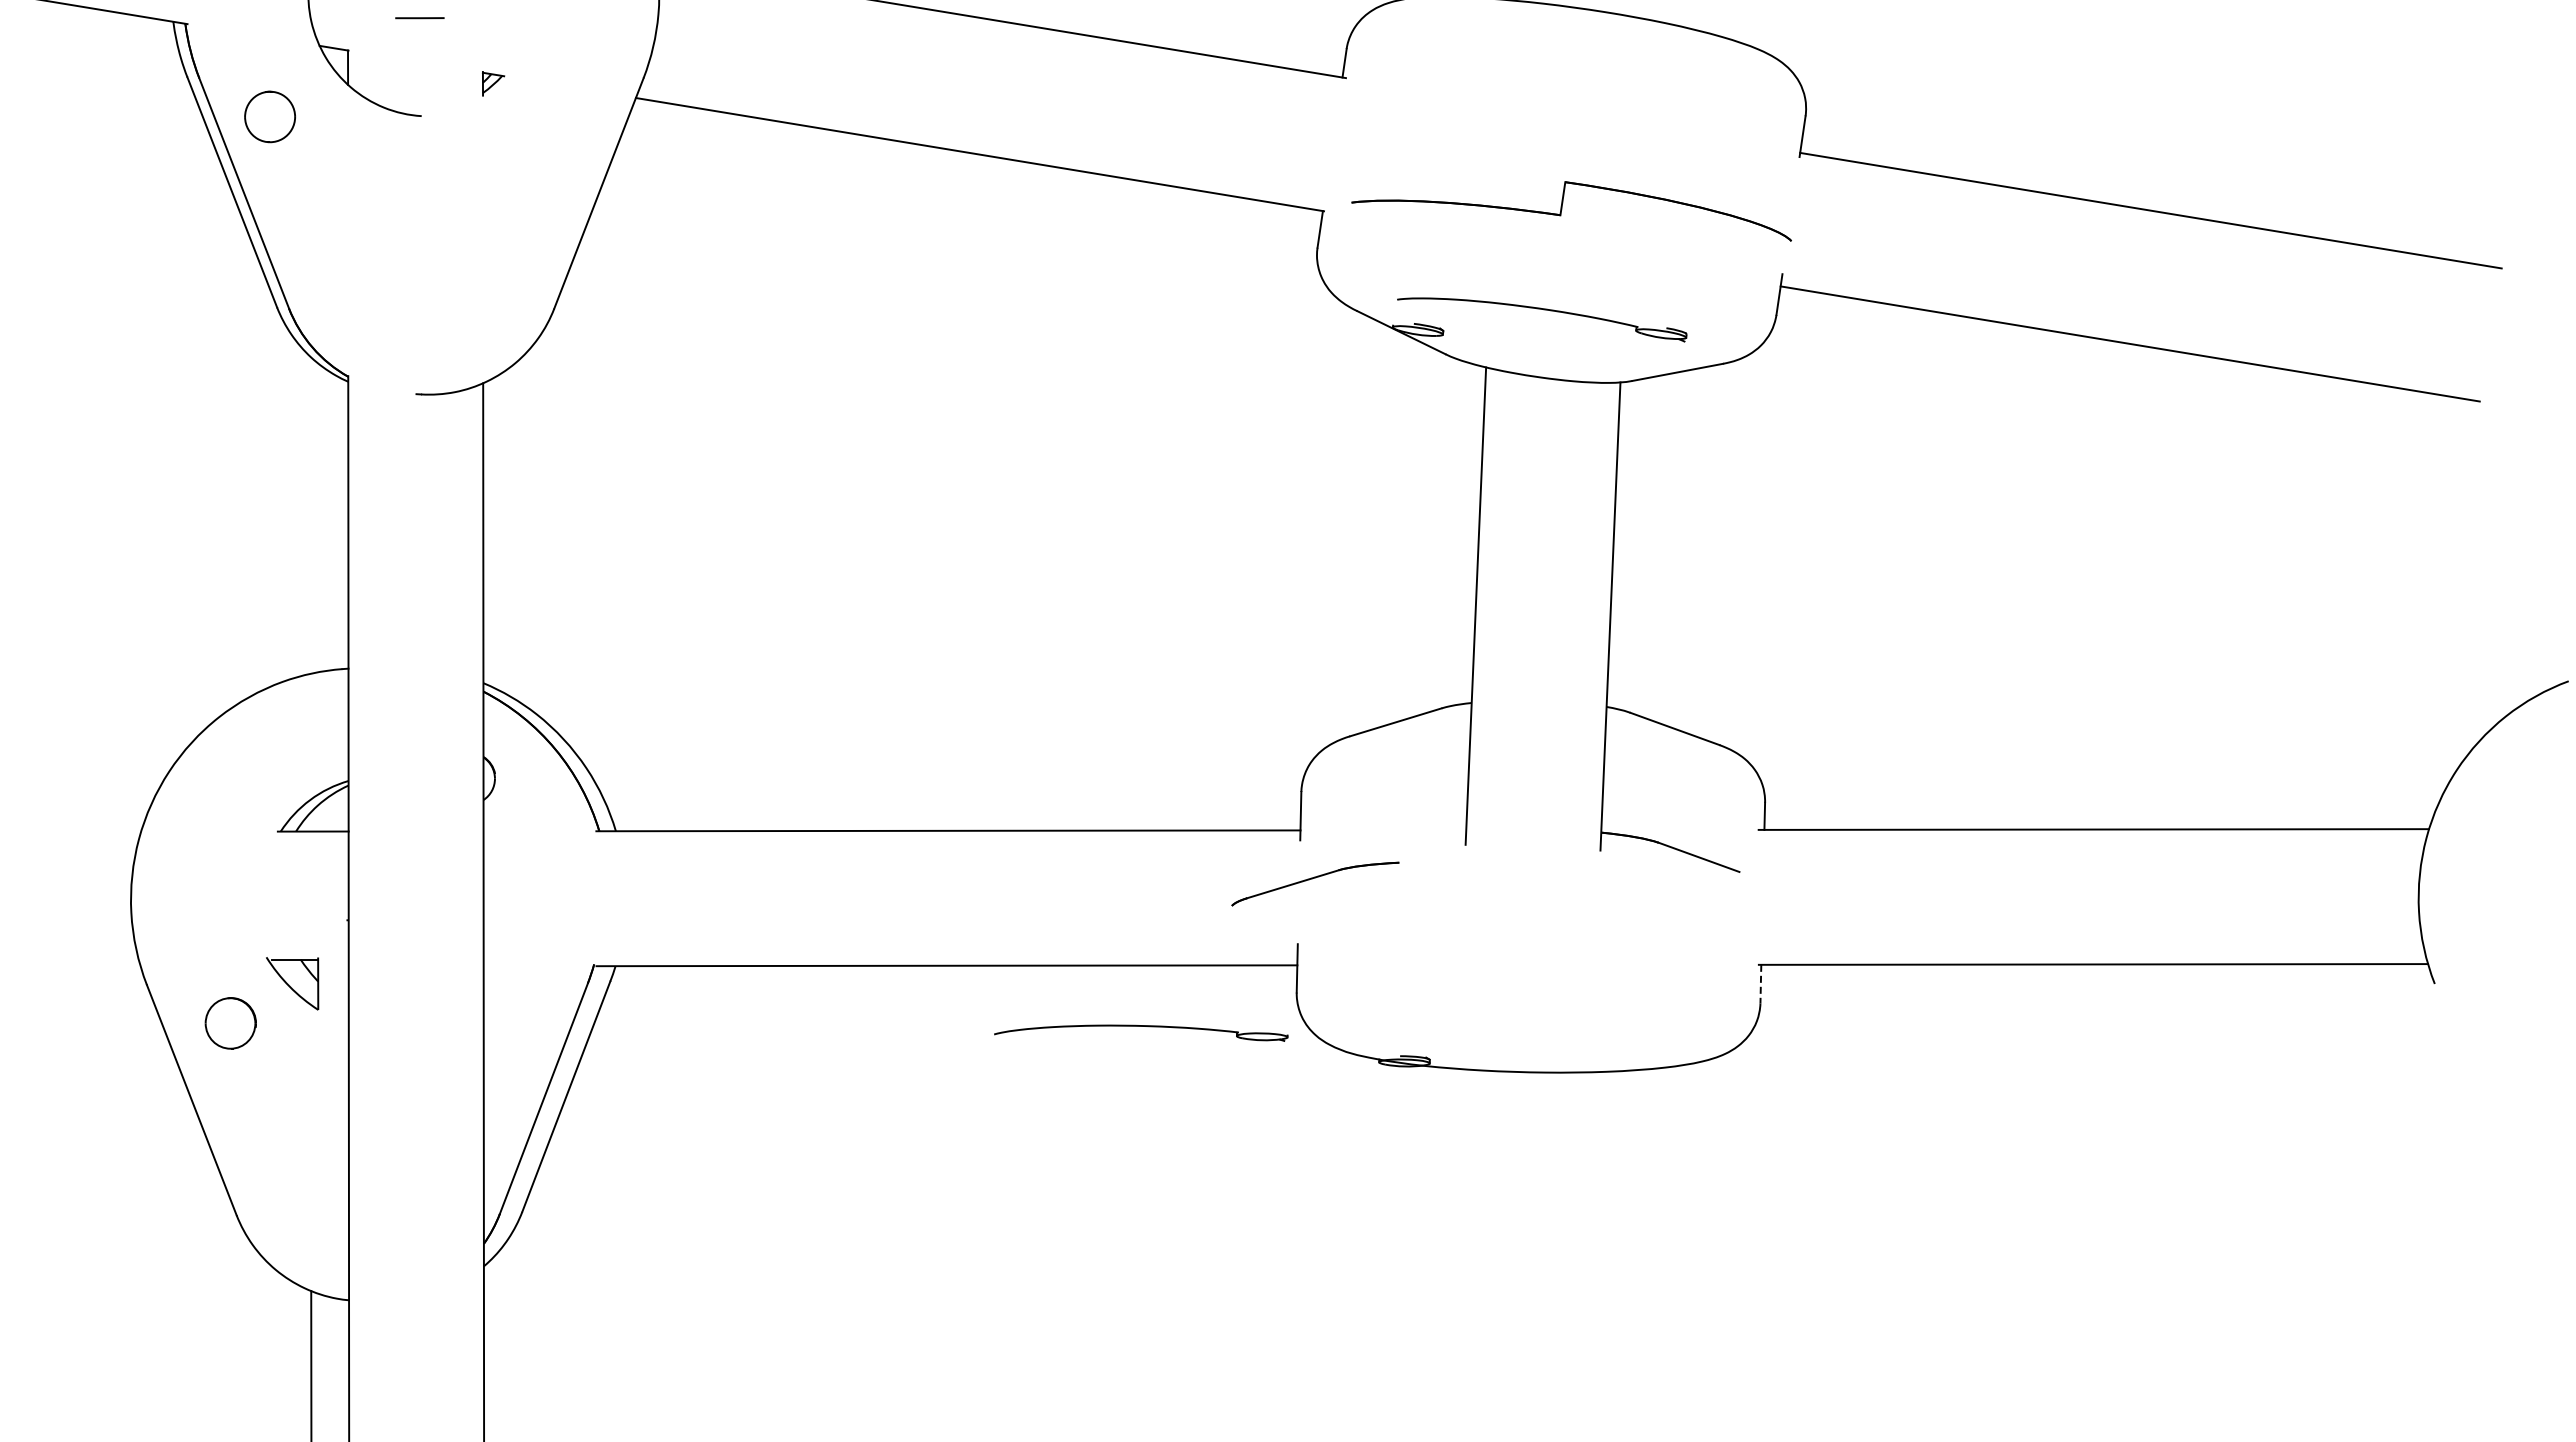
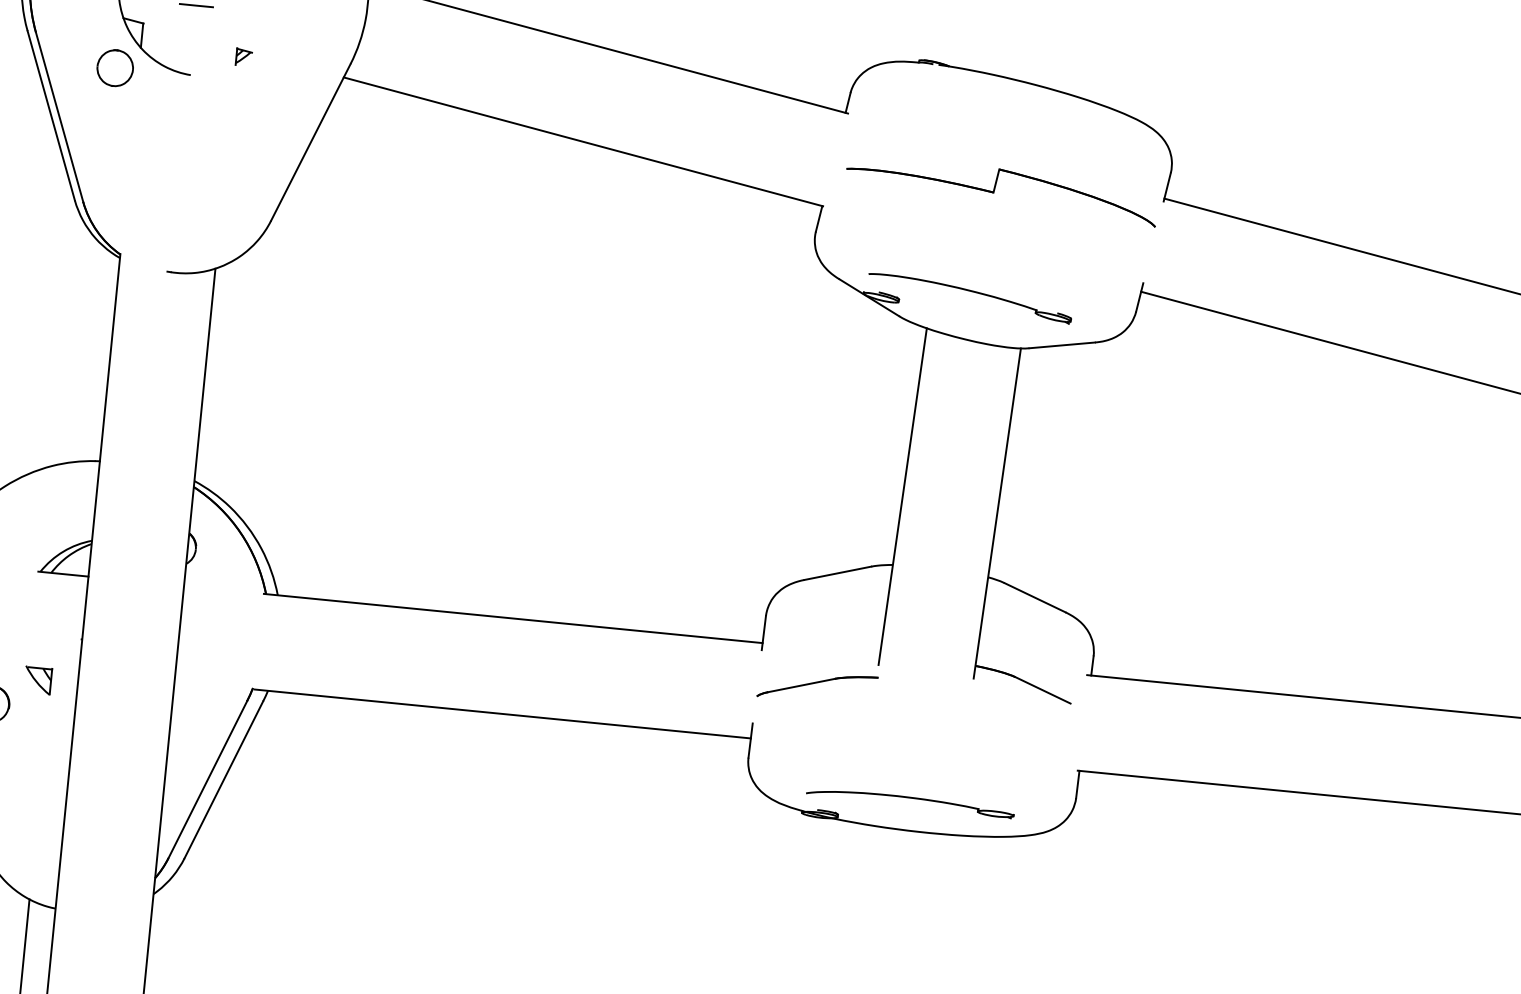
part: (269, 116) -> (114, 67), moved
part: (1562, 209) -> (995, 188), moved
part: (1315, 883) -> (817, 686), moved
part: (292, 983) -> (37, 680), size x0.71
line: (1760, 984) -> (1077, 784), dashed -> solid
part: (1141, 1032) -> (910, 802), moved

